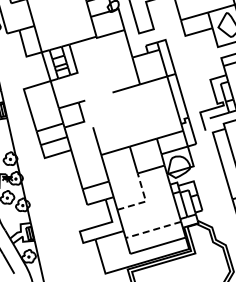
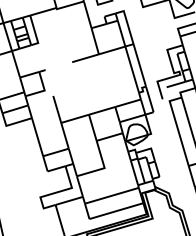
line: (145, 201) -> (104, 168), dashed -> solid
line: (153, 229) -> (111, 195), dashed -> solid

